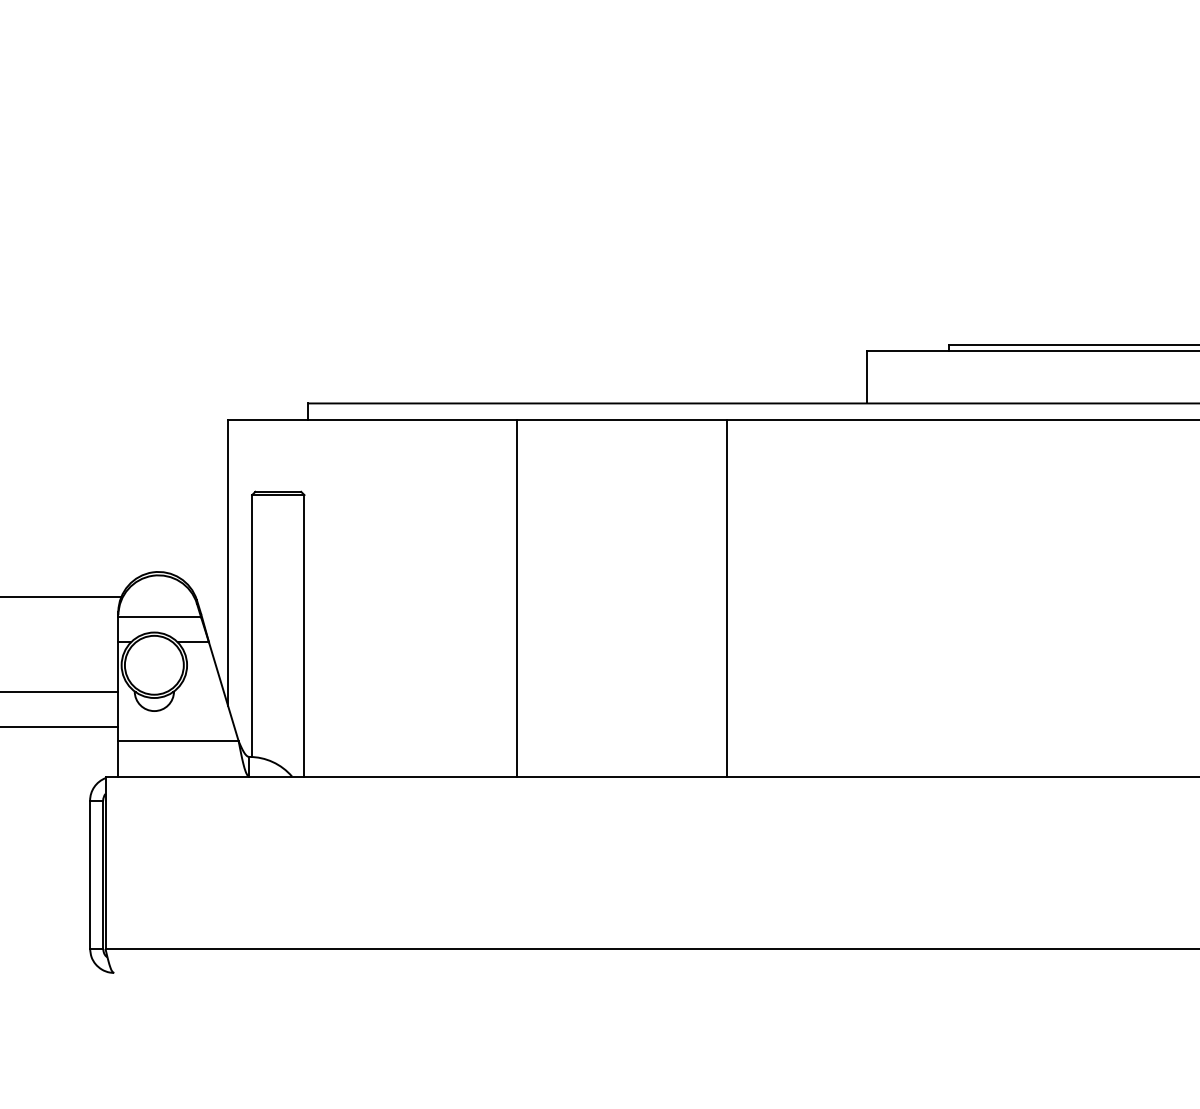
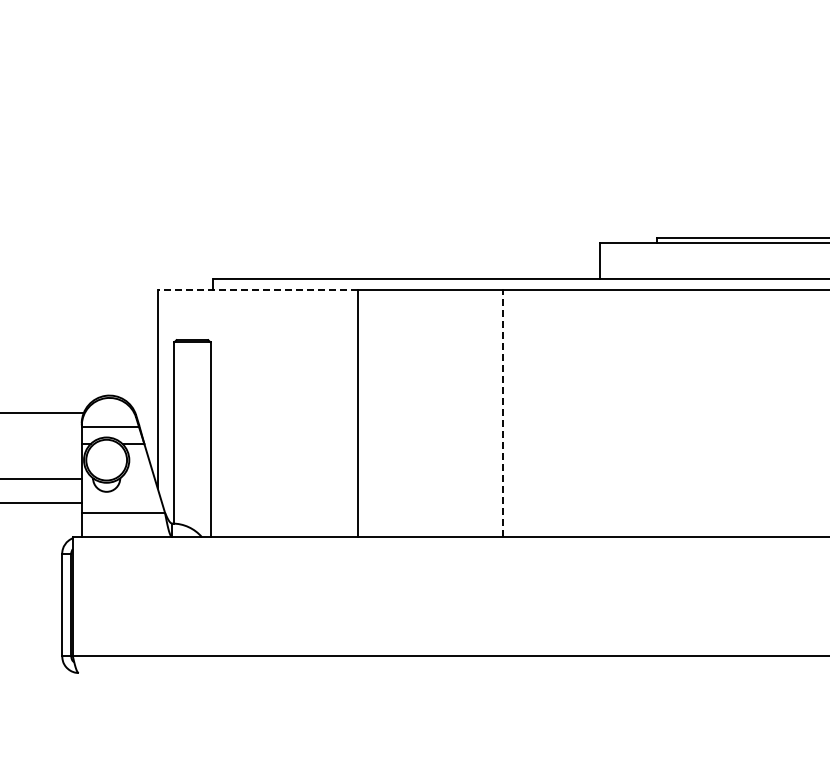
line: (372, 420) -> (257, 290), solid -> dashed
line: (726, 597) -> (502, 413), solid -> dashed

